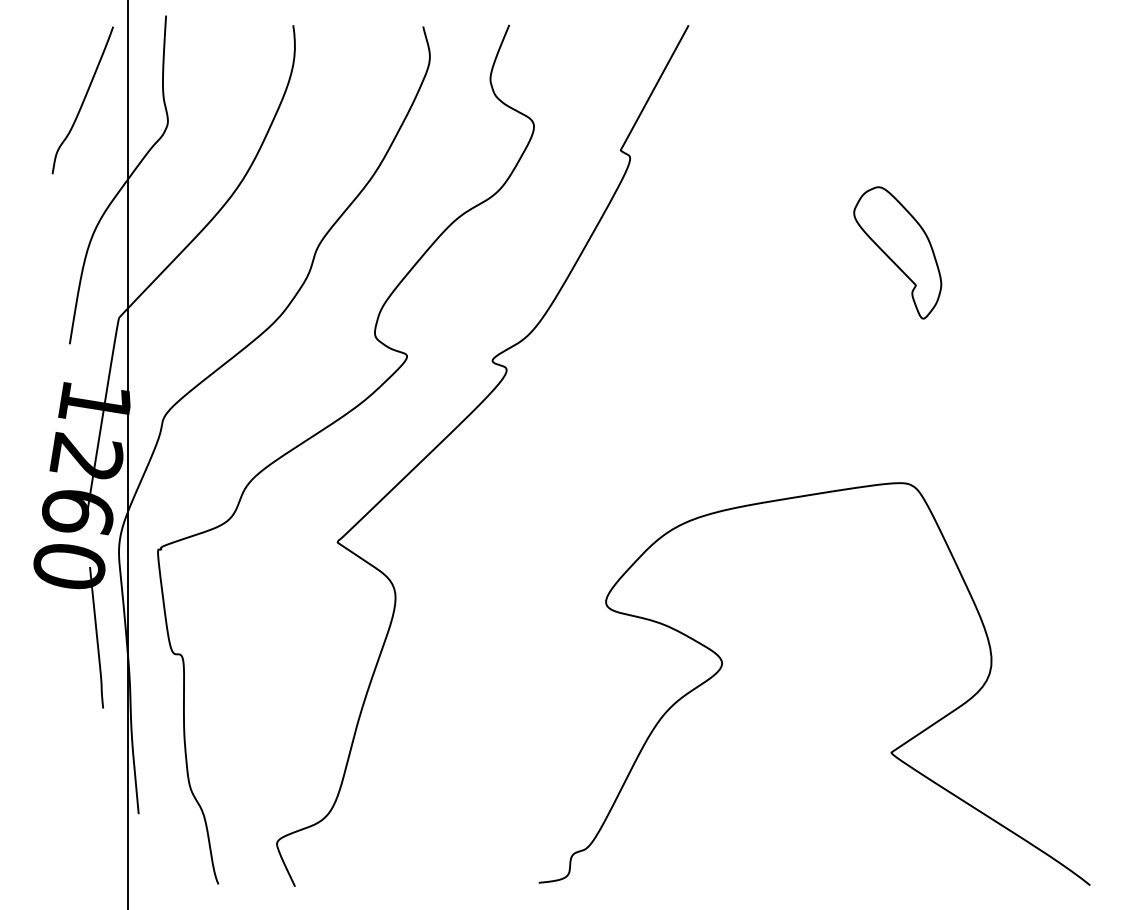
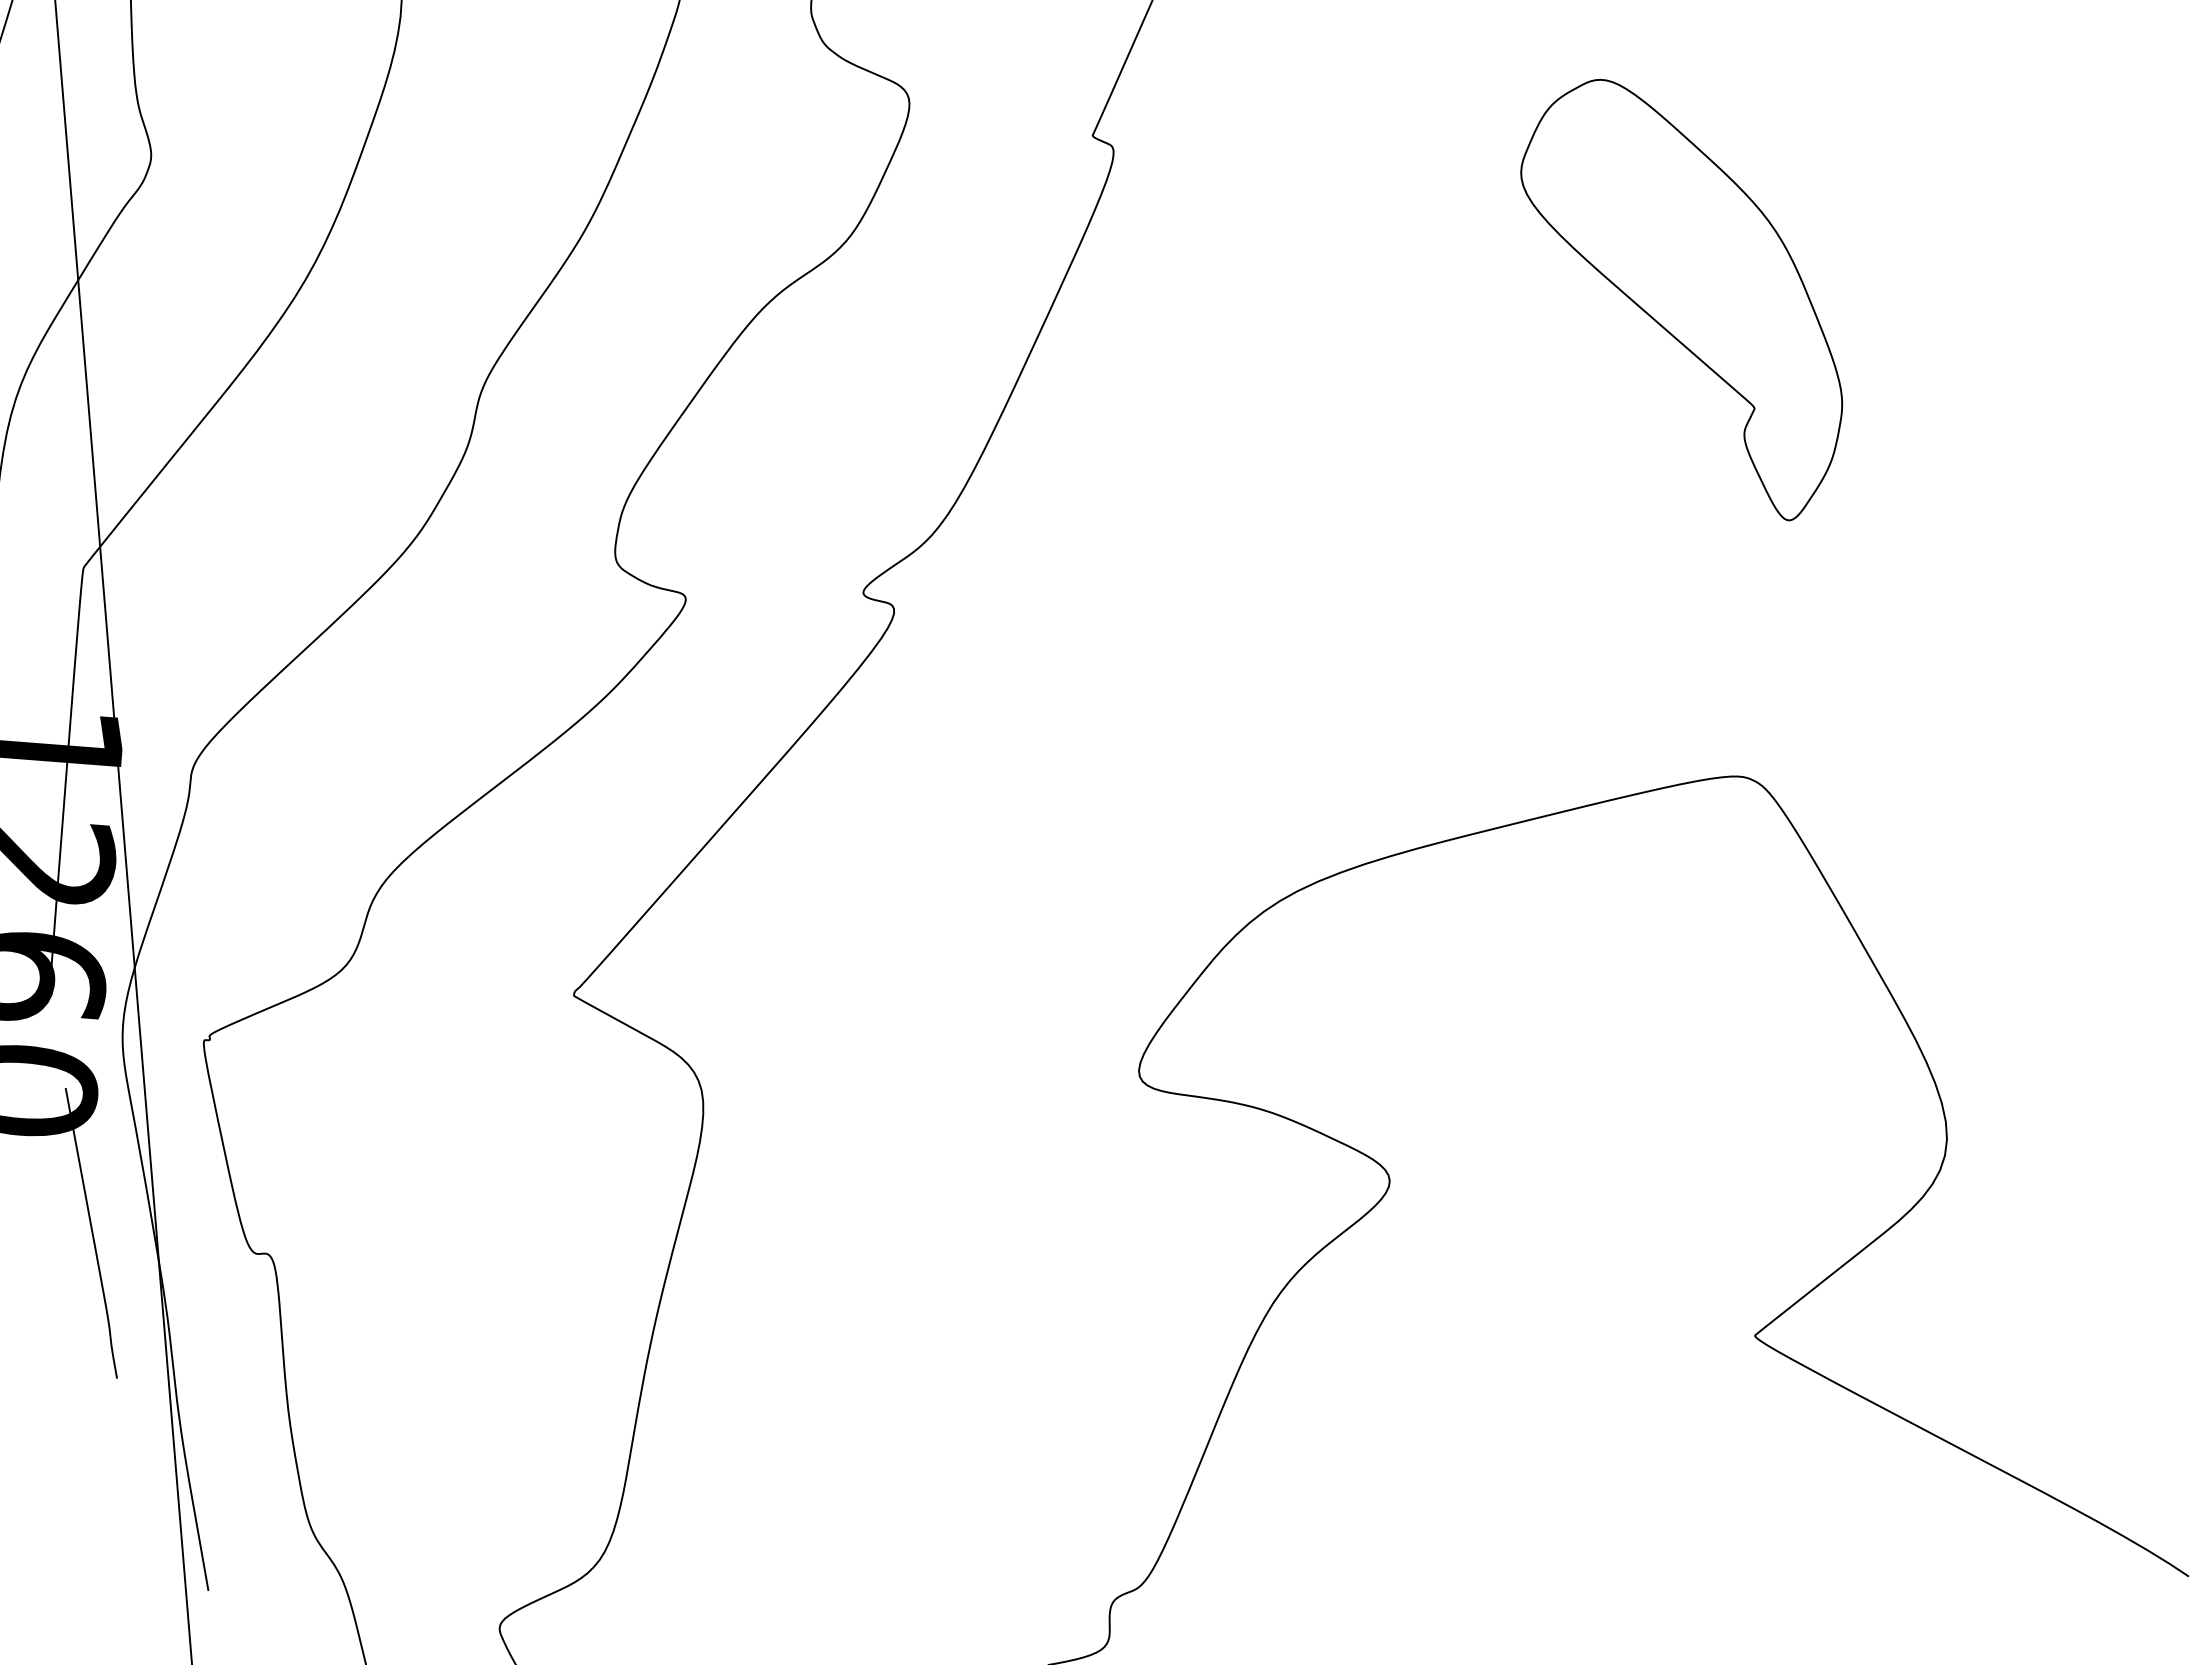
part: (897, 252) -> (1682, 300), size x1.67

